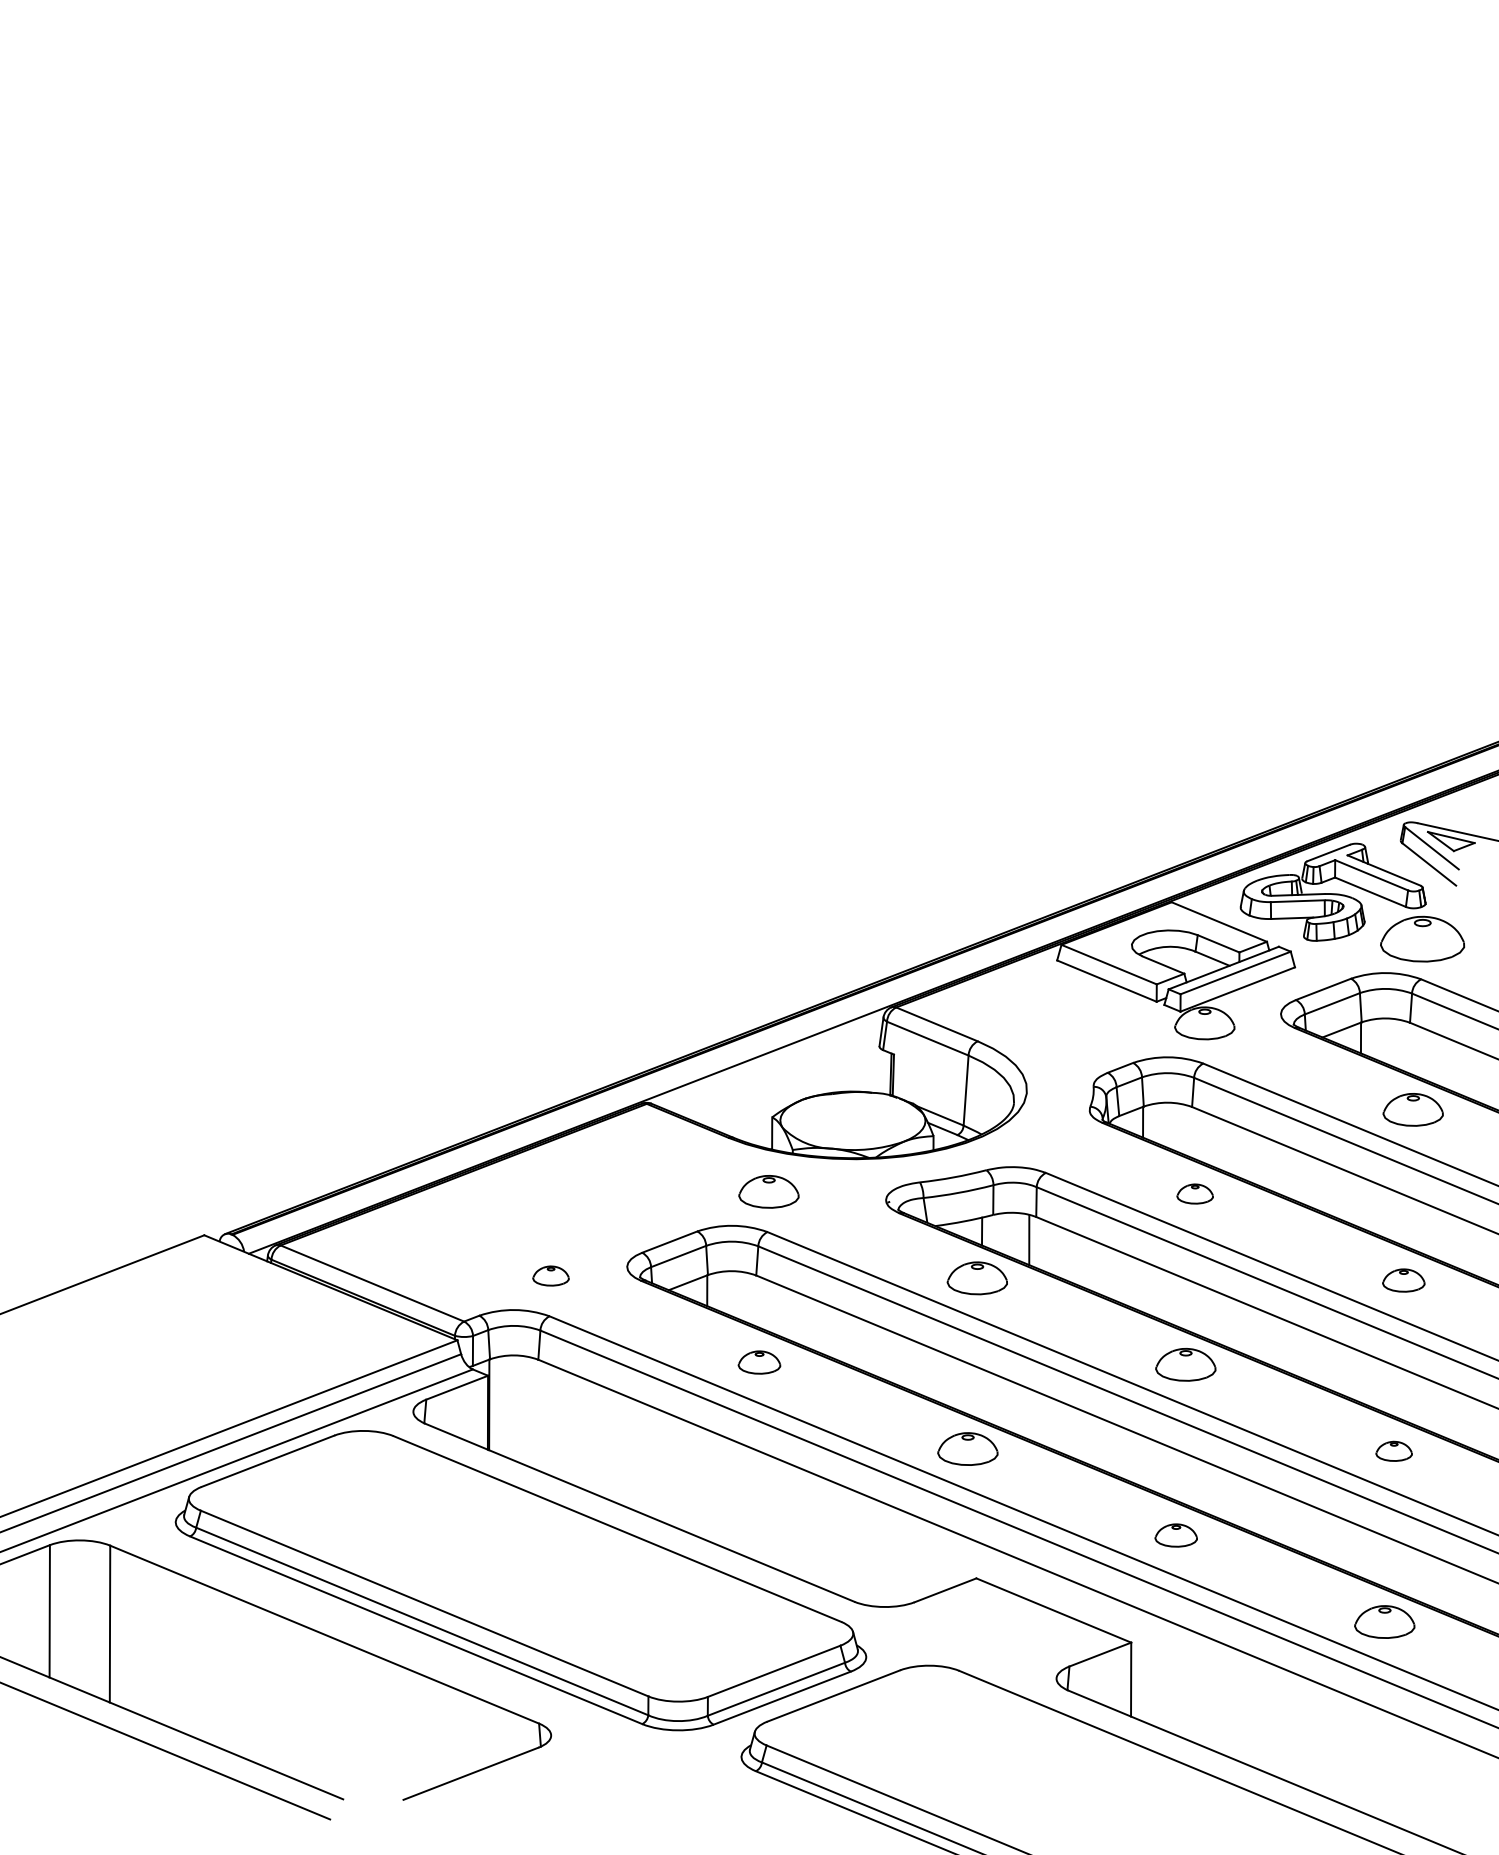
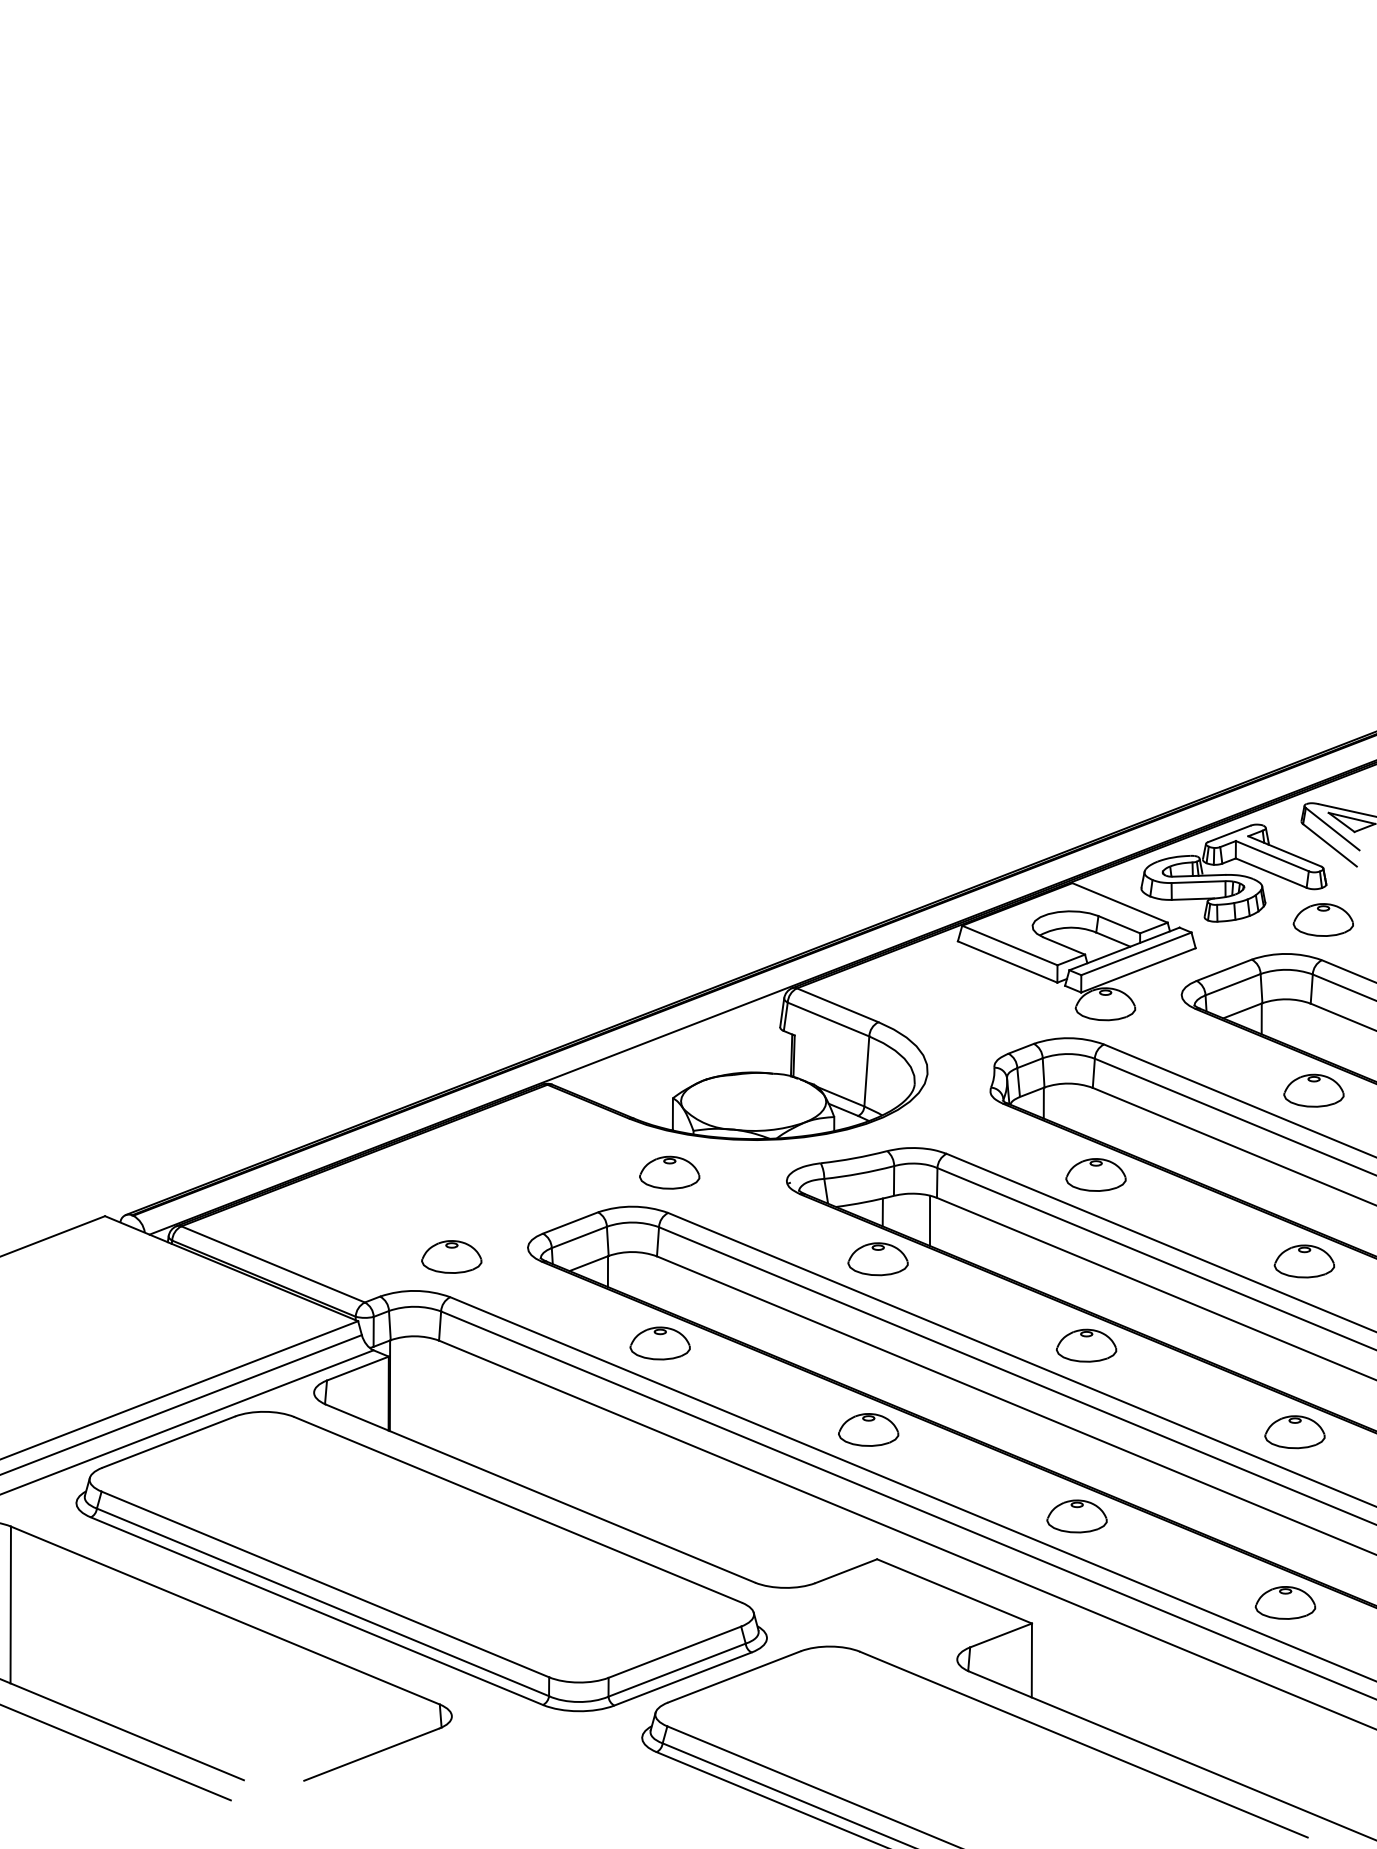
part: (1422, 938) -> (1323, 919), size x0.71
part: (1194, 1193) -> (1095, 1174), size x1.67
part: (550, 1275) -> (451, 1256), size x1.67
part: (1403, 1280) -> (1304, 1261), size x1.43
part: (759, 1362) -> (660, 1343), size x1.43
part: (1393, 1451) -> (1294, 1432), size x1.67
part: (1175, 1535) -> (1076, 1516), size x1.43

